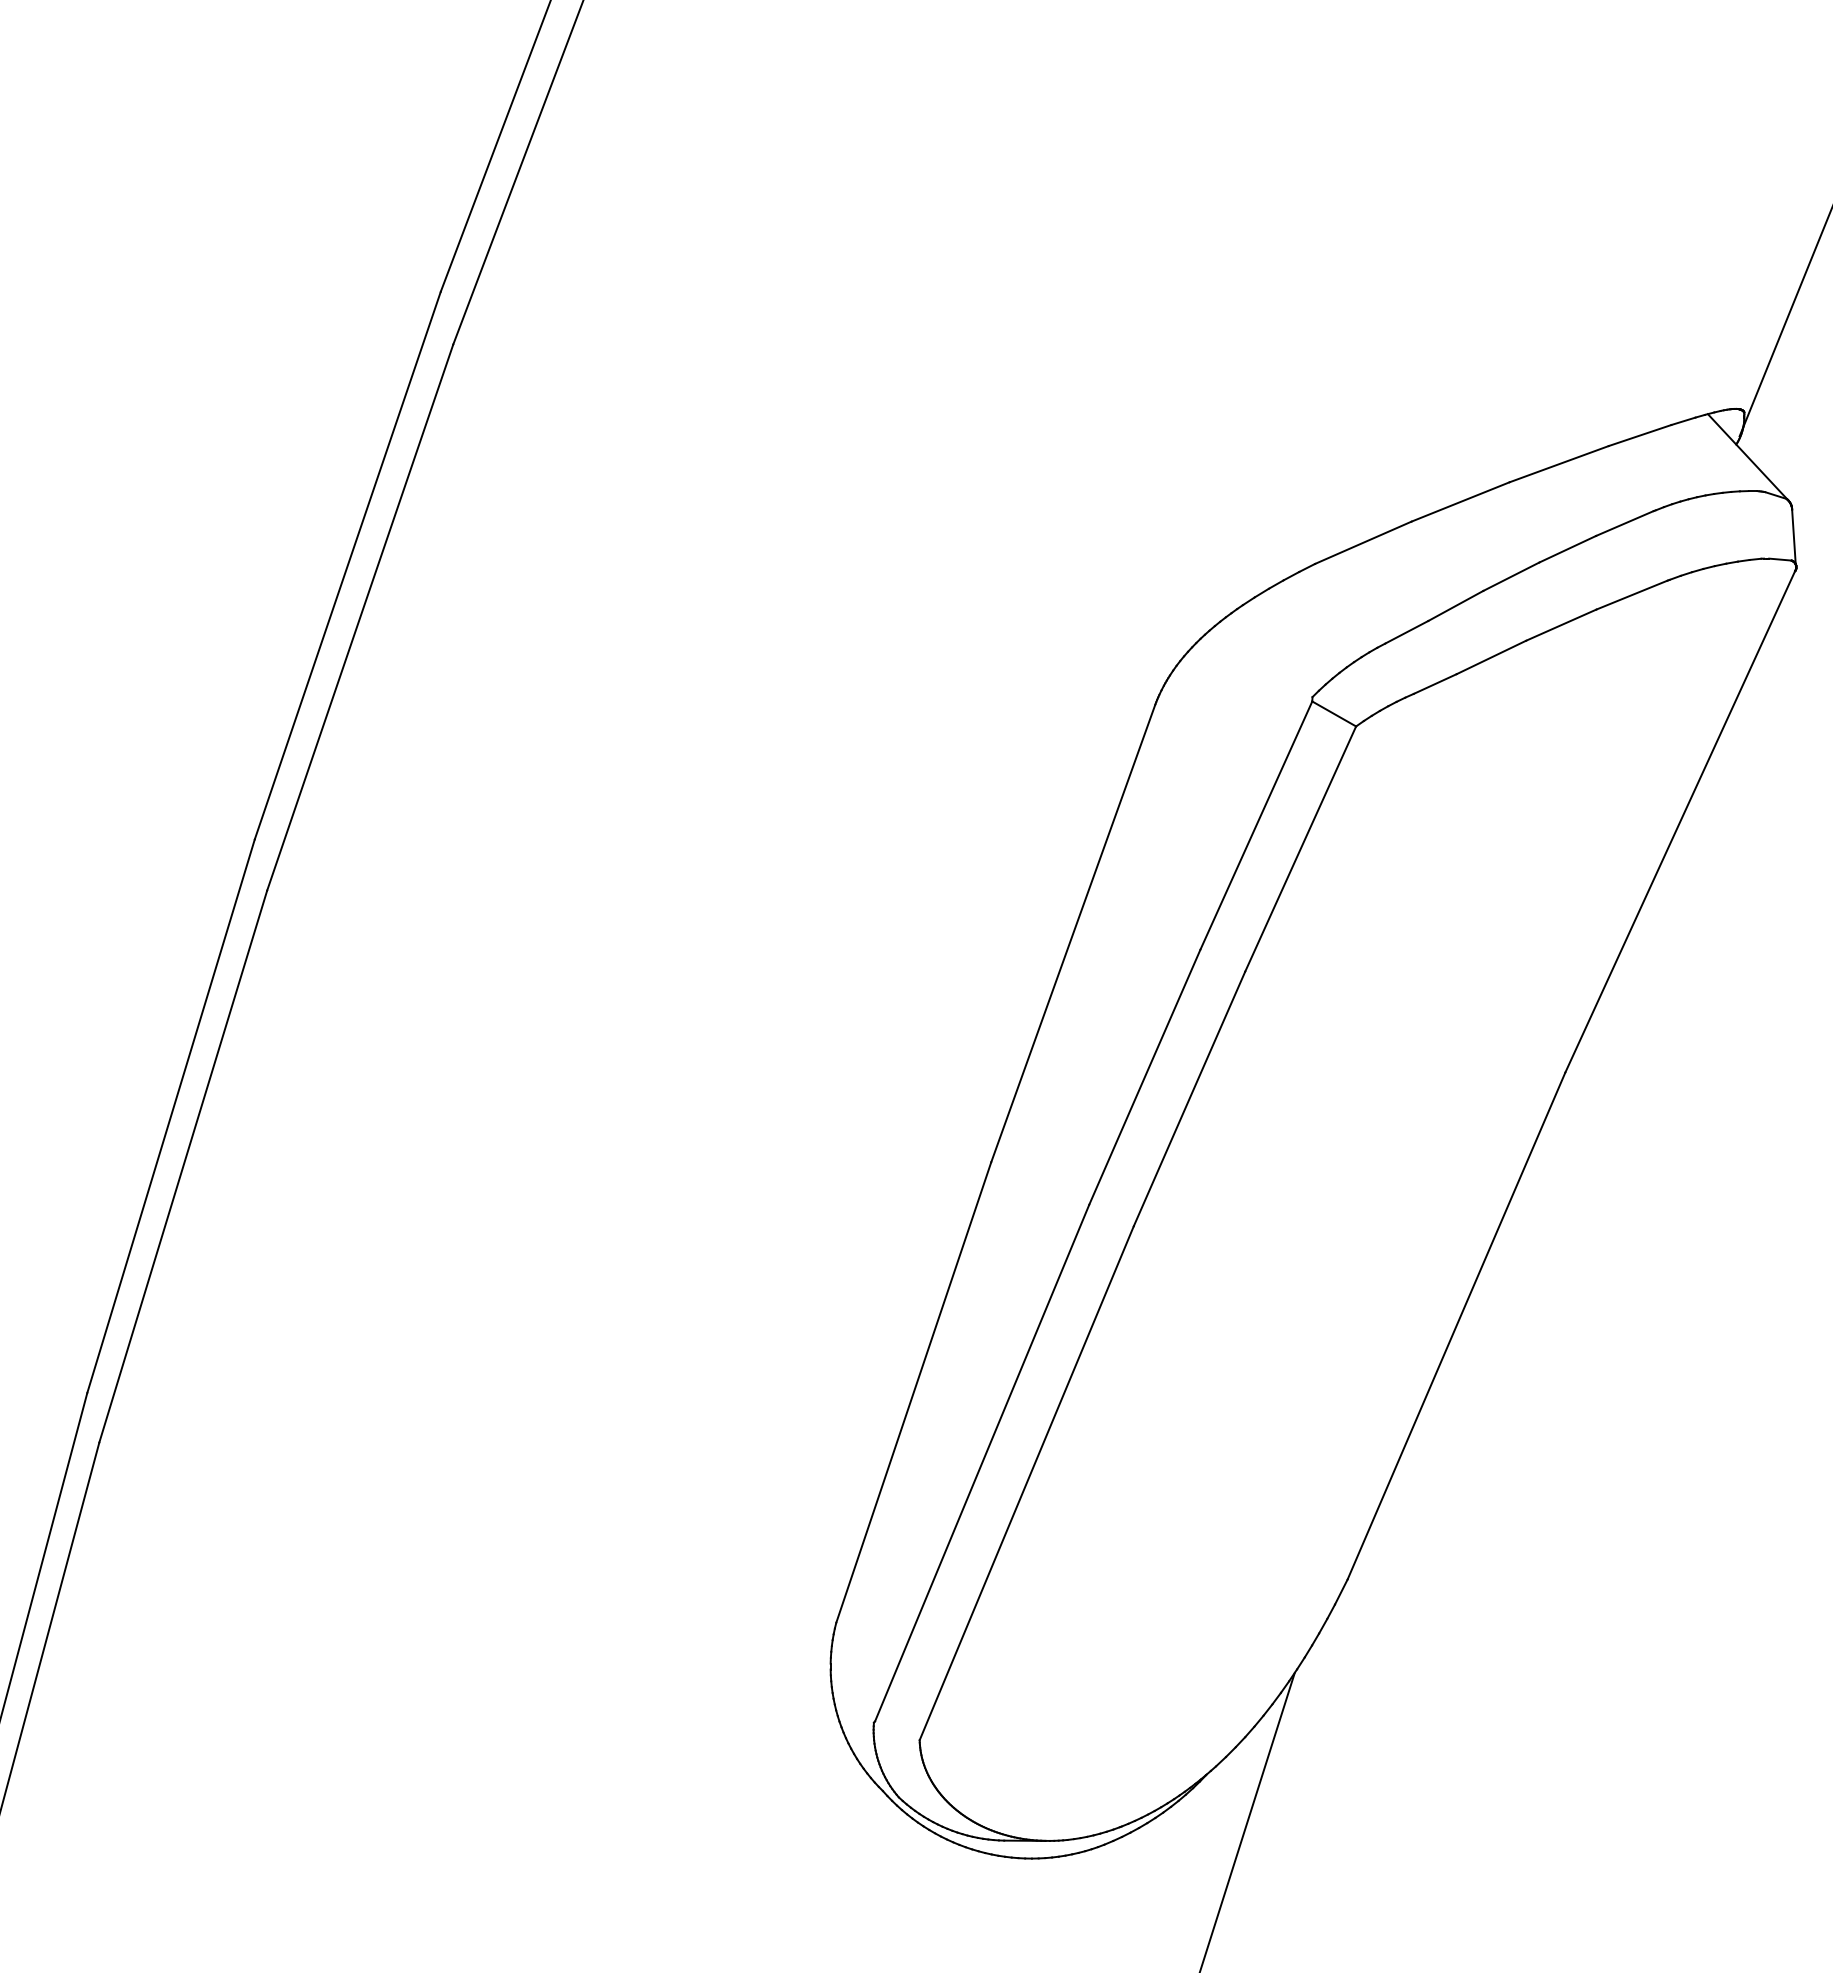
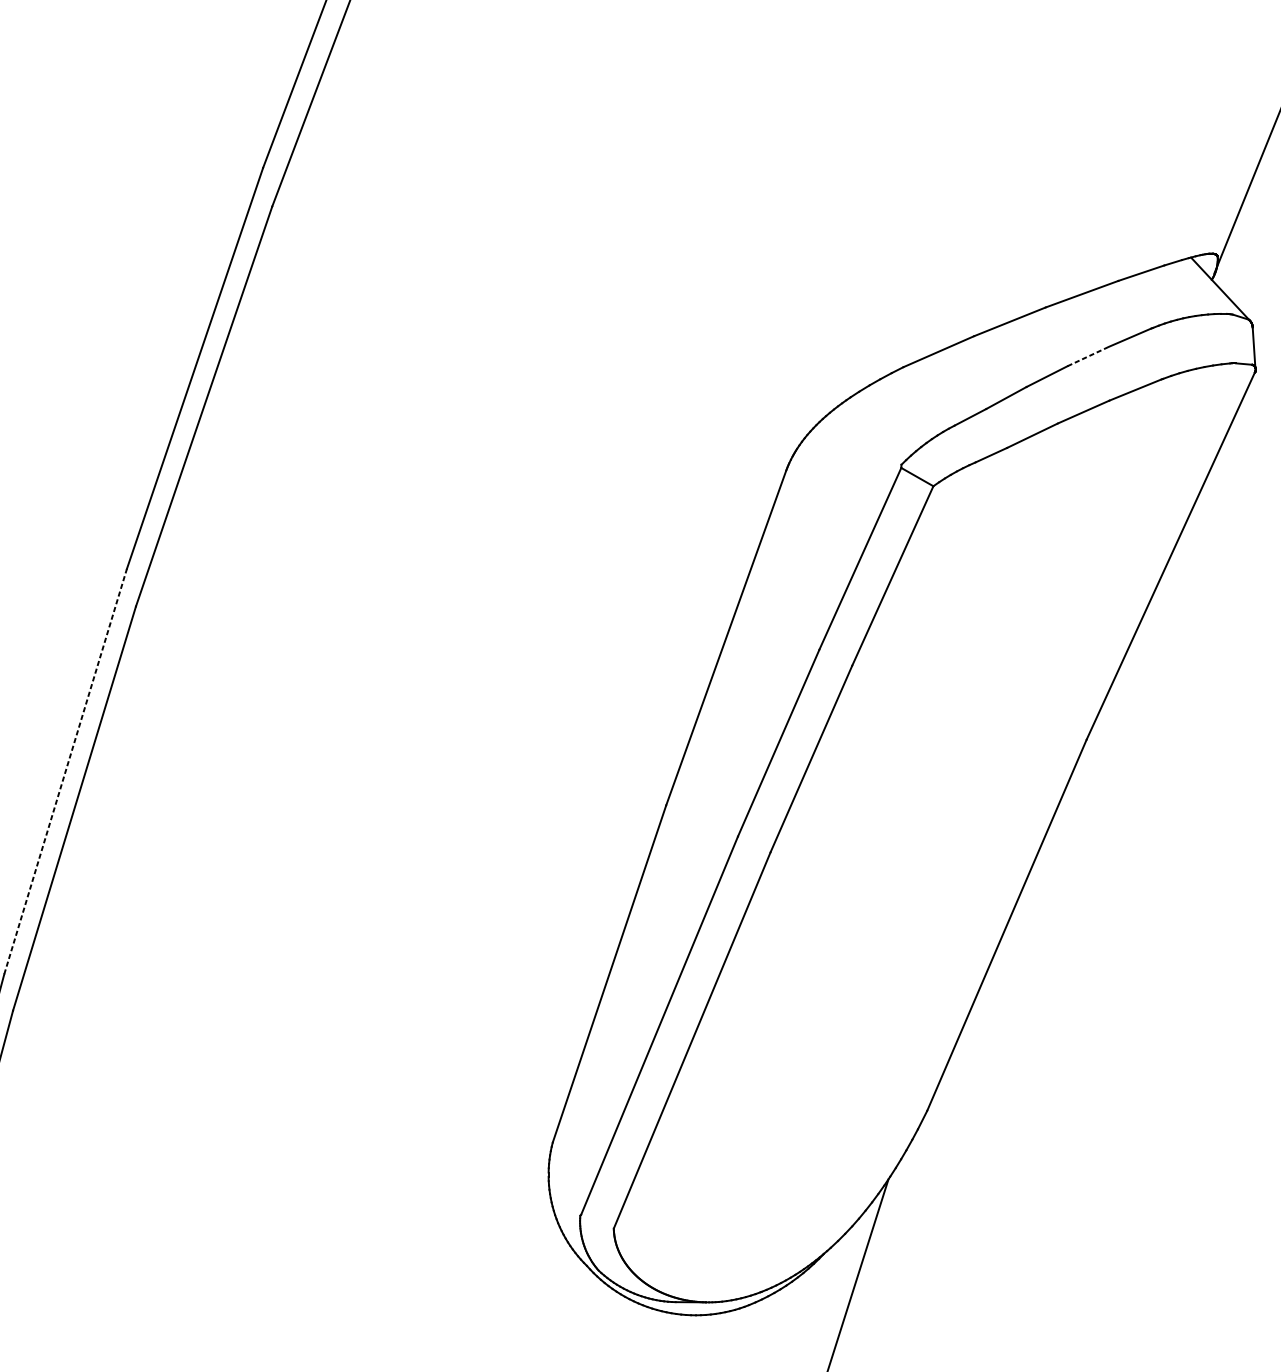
line: (1568, 549) -> (1088, 356), solid -> dashed
line: (171, 1115) -> (65, 771), solid -> dashed

